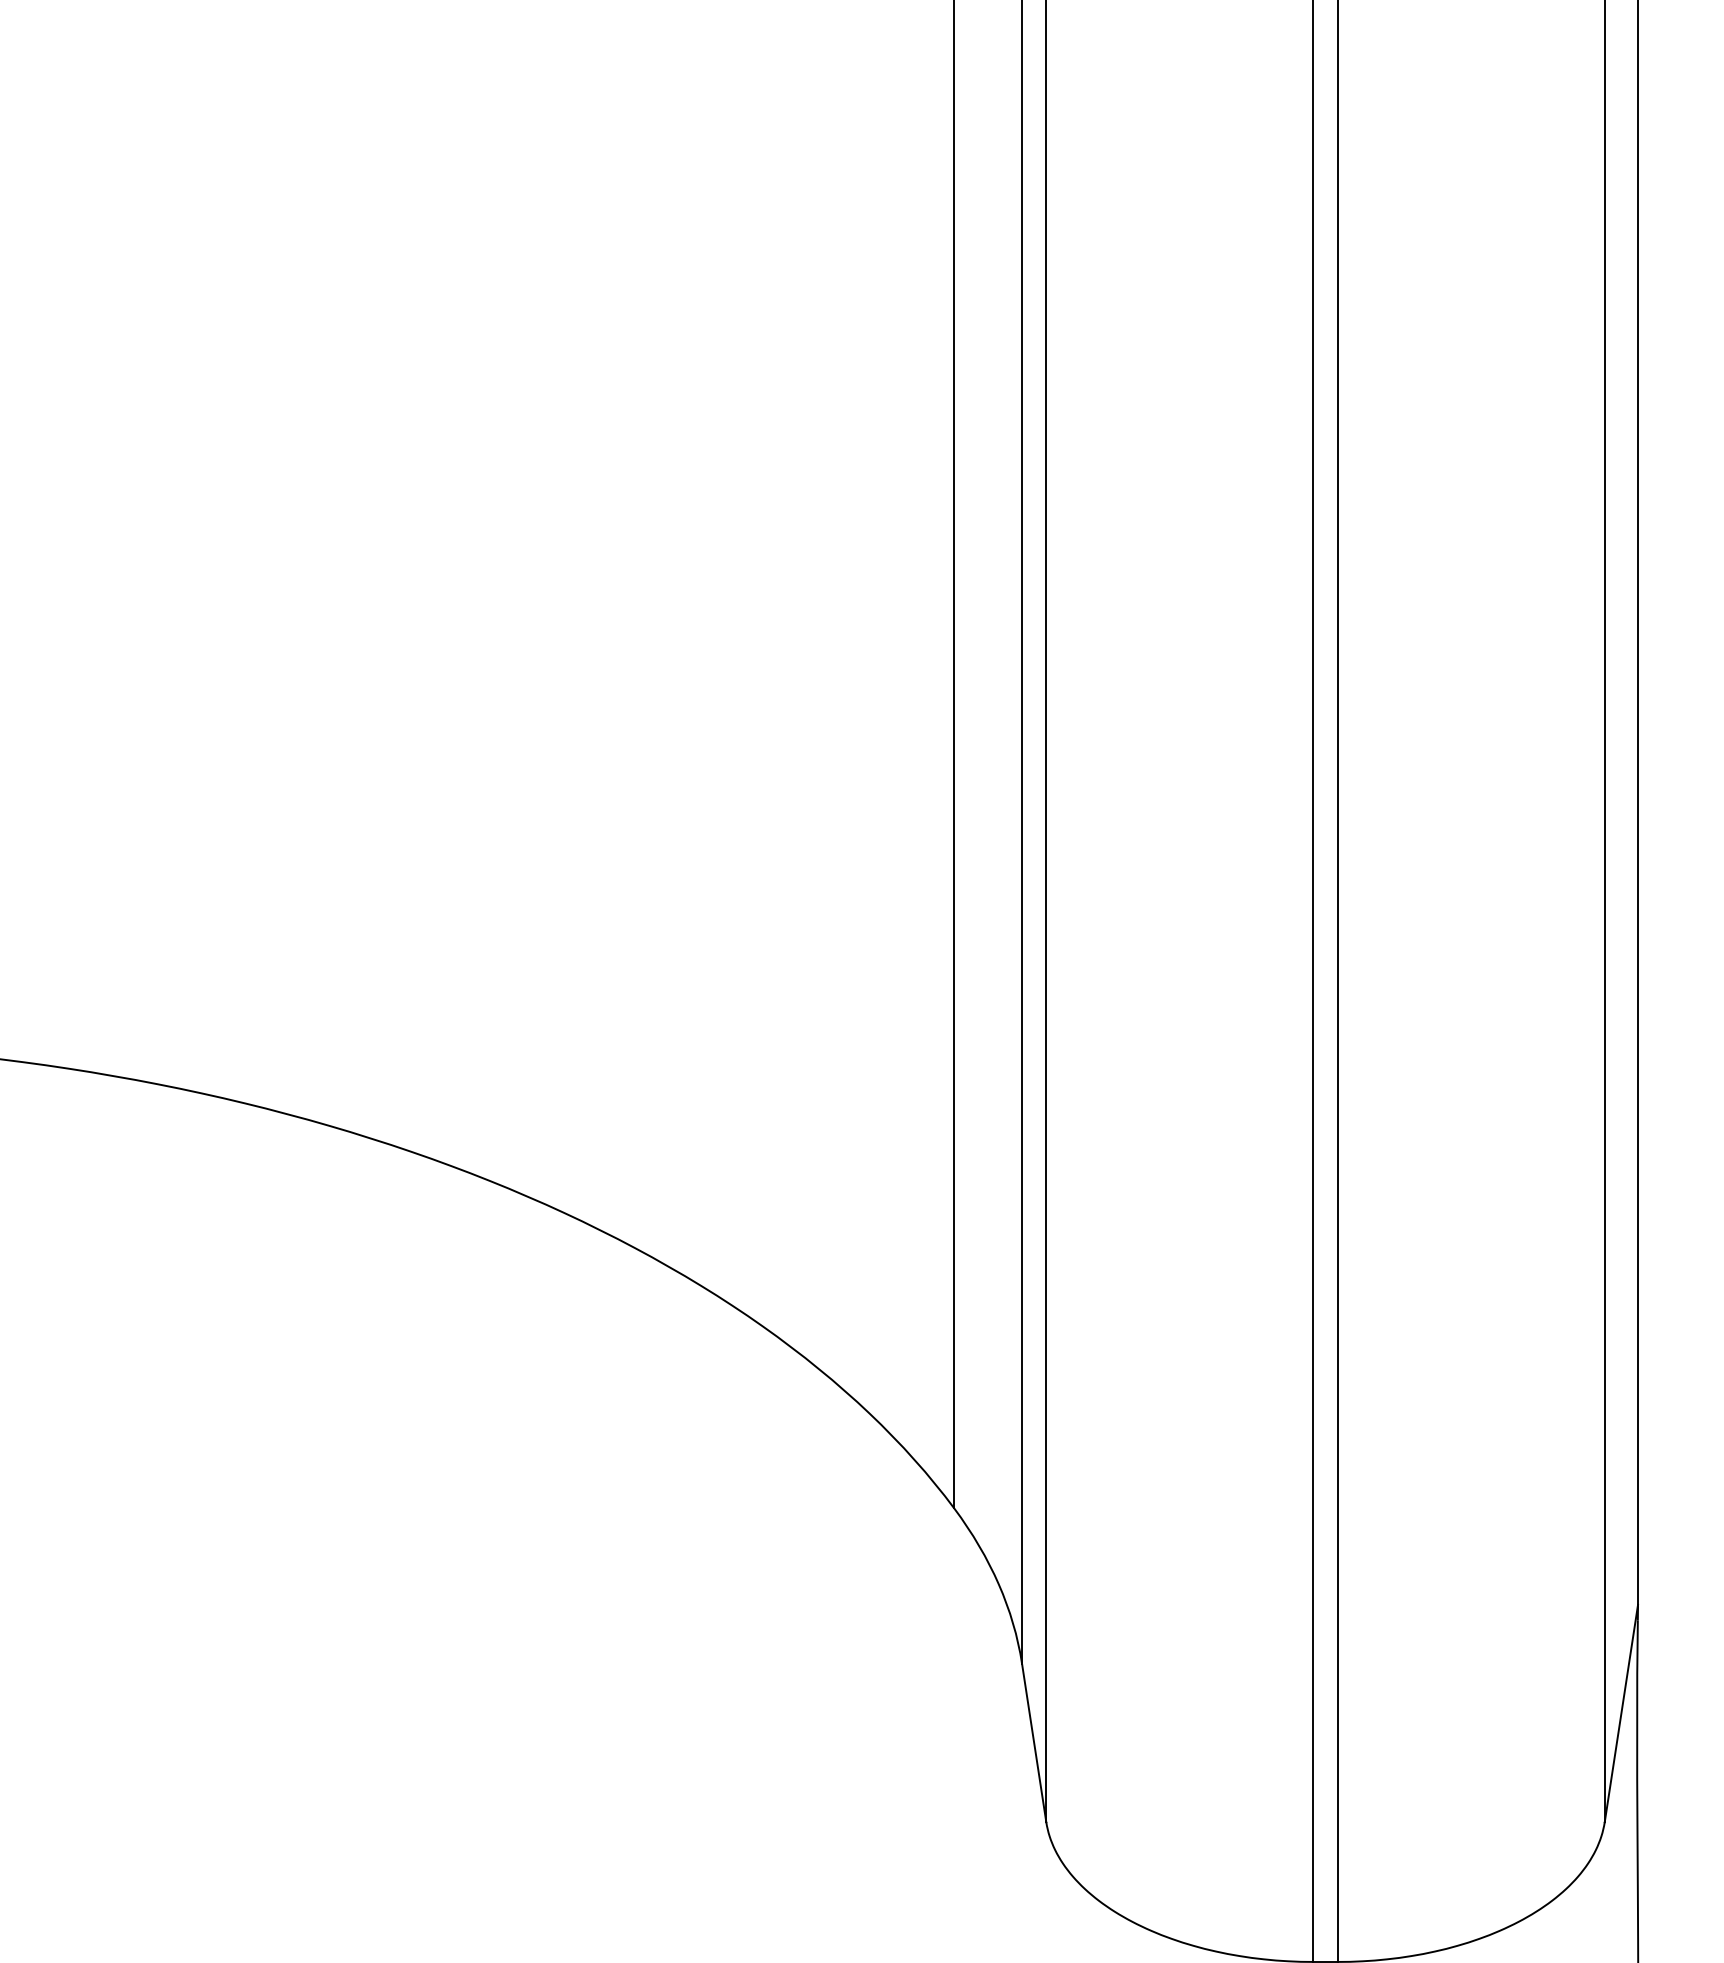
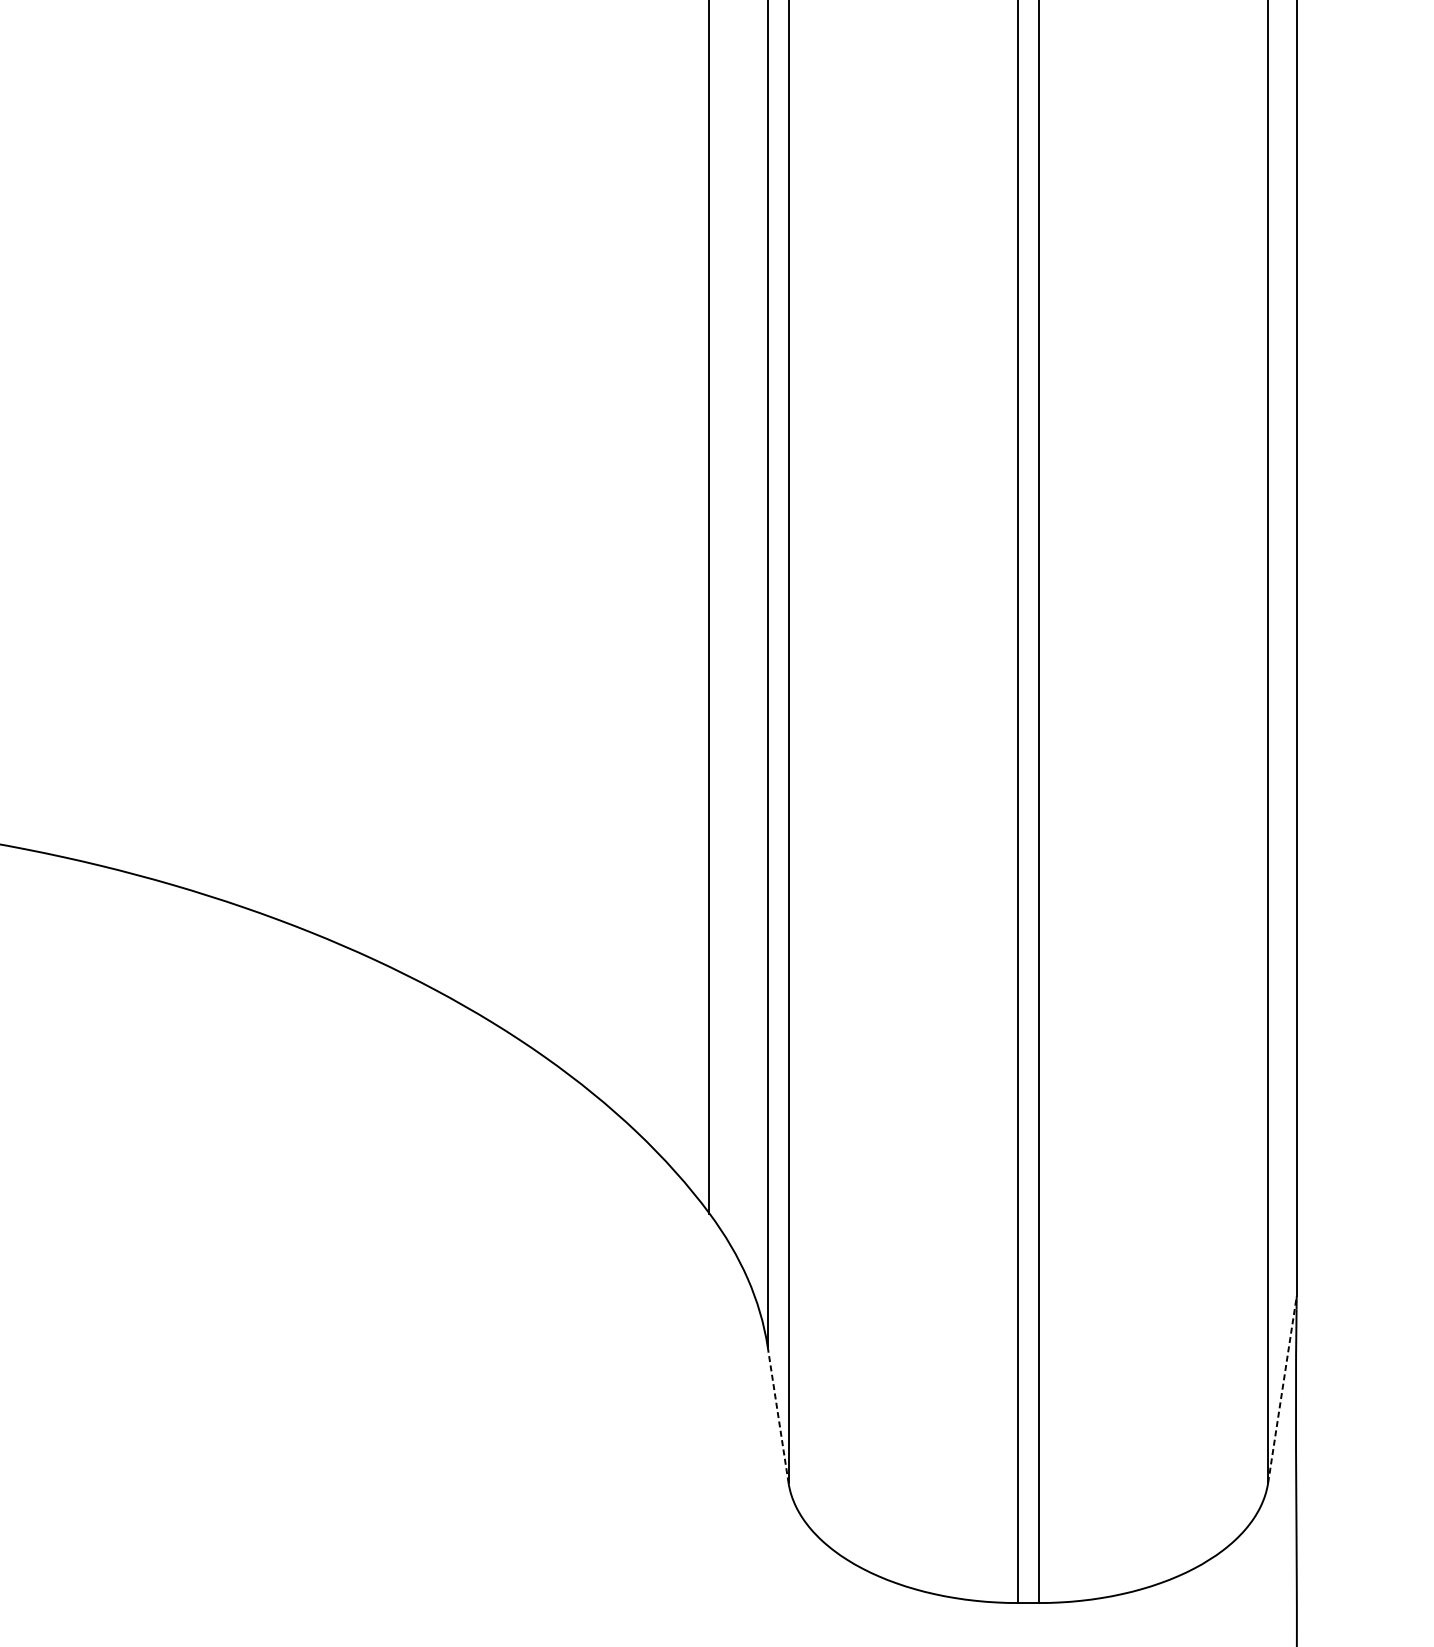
line: (1621, 1713) -> (1282, 1389), solid -> dashed
line: (1034, 1743) -> (778, 1415), solid -> dashed

